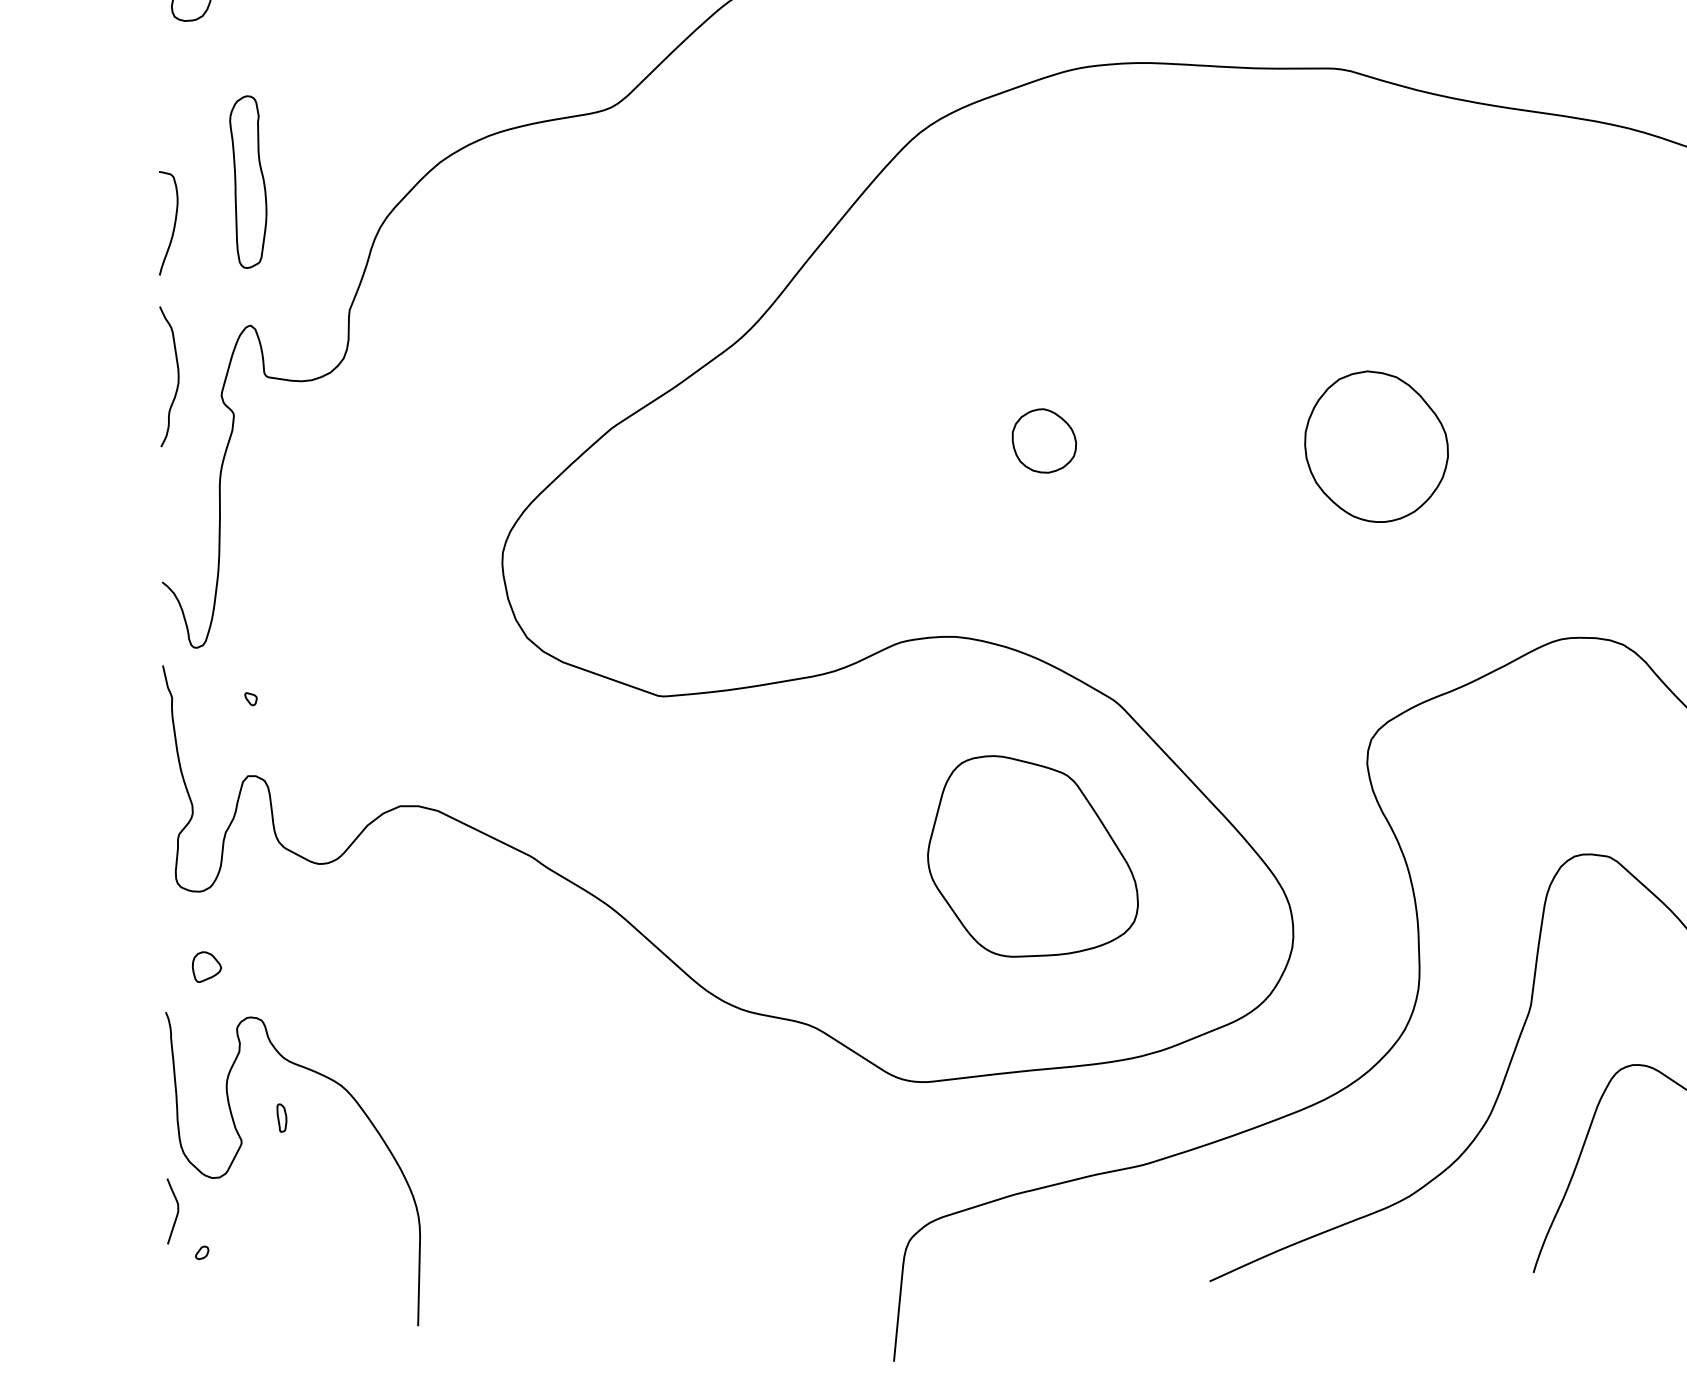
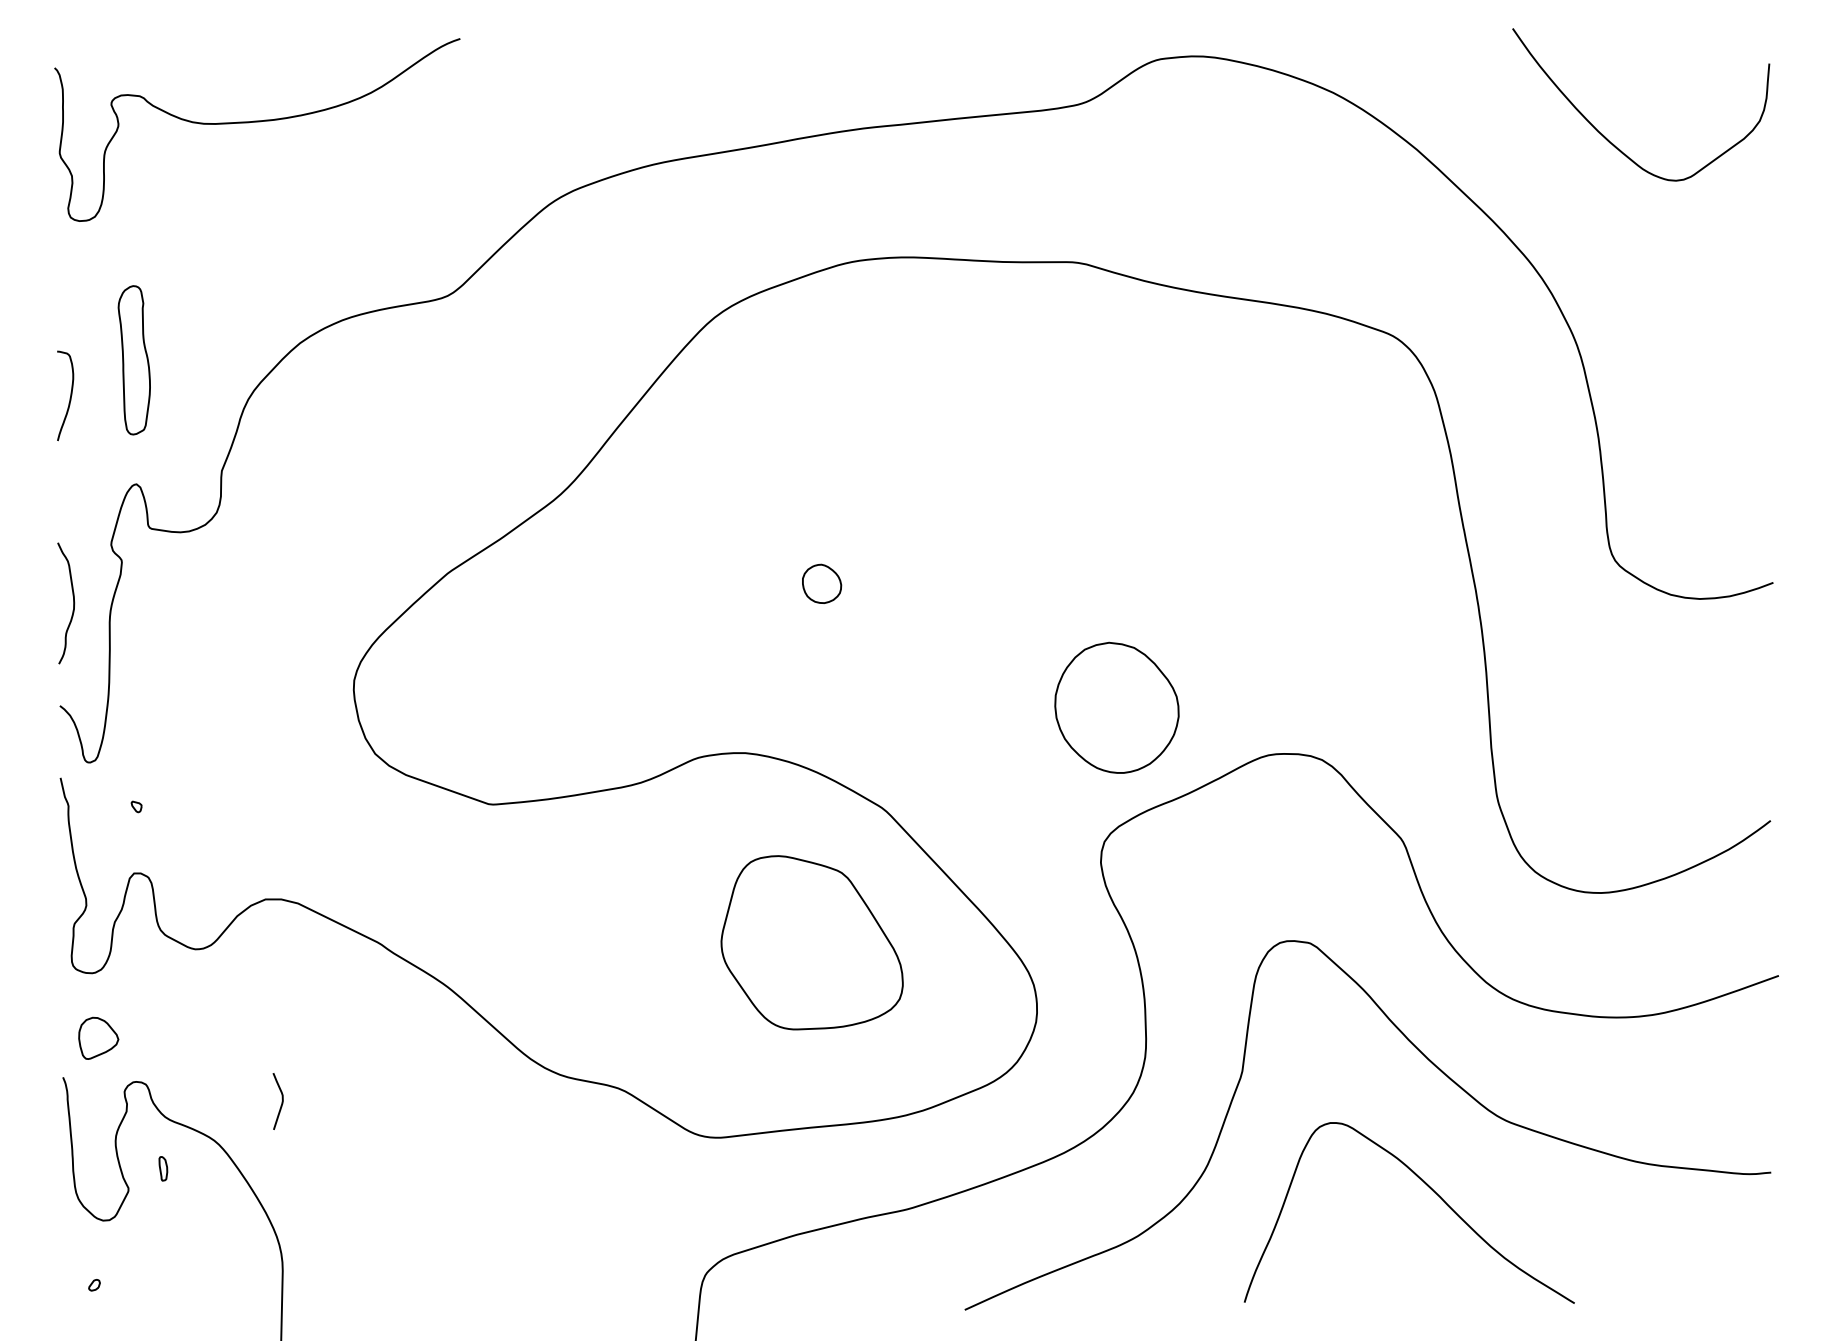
curve: (177, 376) -> (73, 603), moved
part: (1043, 440) -> (821, 583), size x0.7
part: (1376, 446) -> (1116, 707), moved
part: (206, 967) -> (98, 1038), size x1.6
curve: (176, 1211) -> (281, 1101), moved

